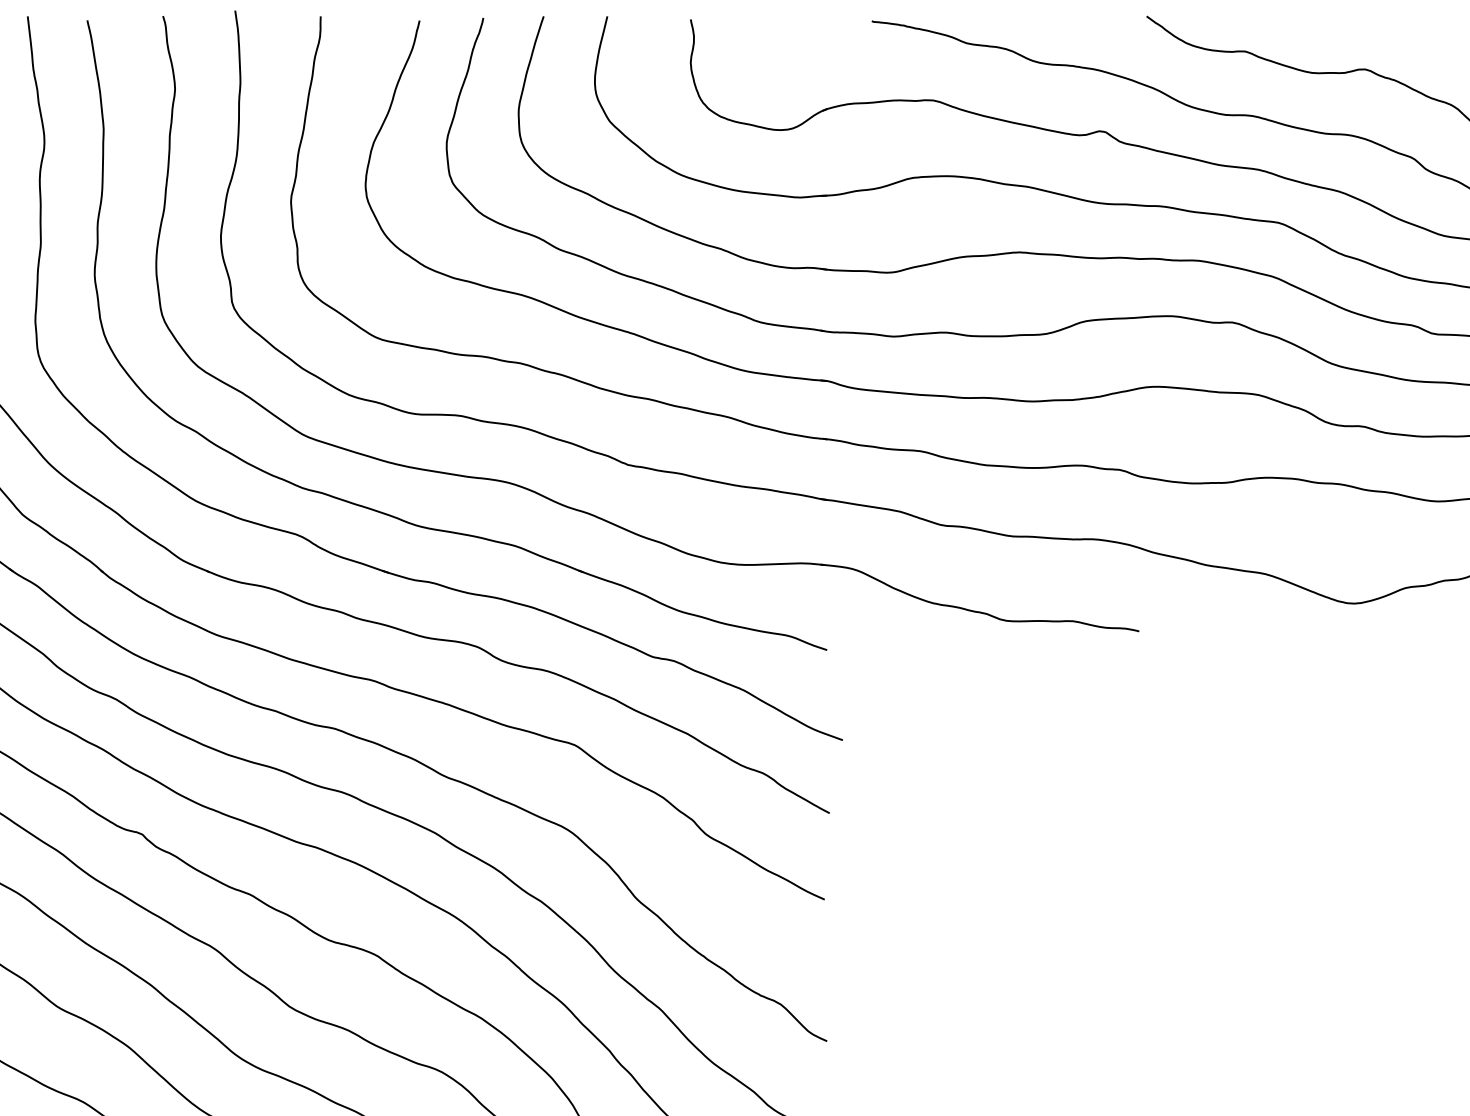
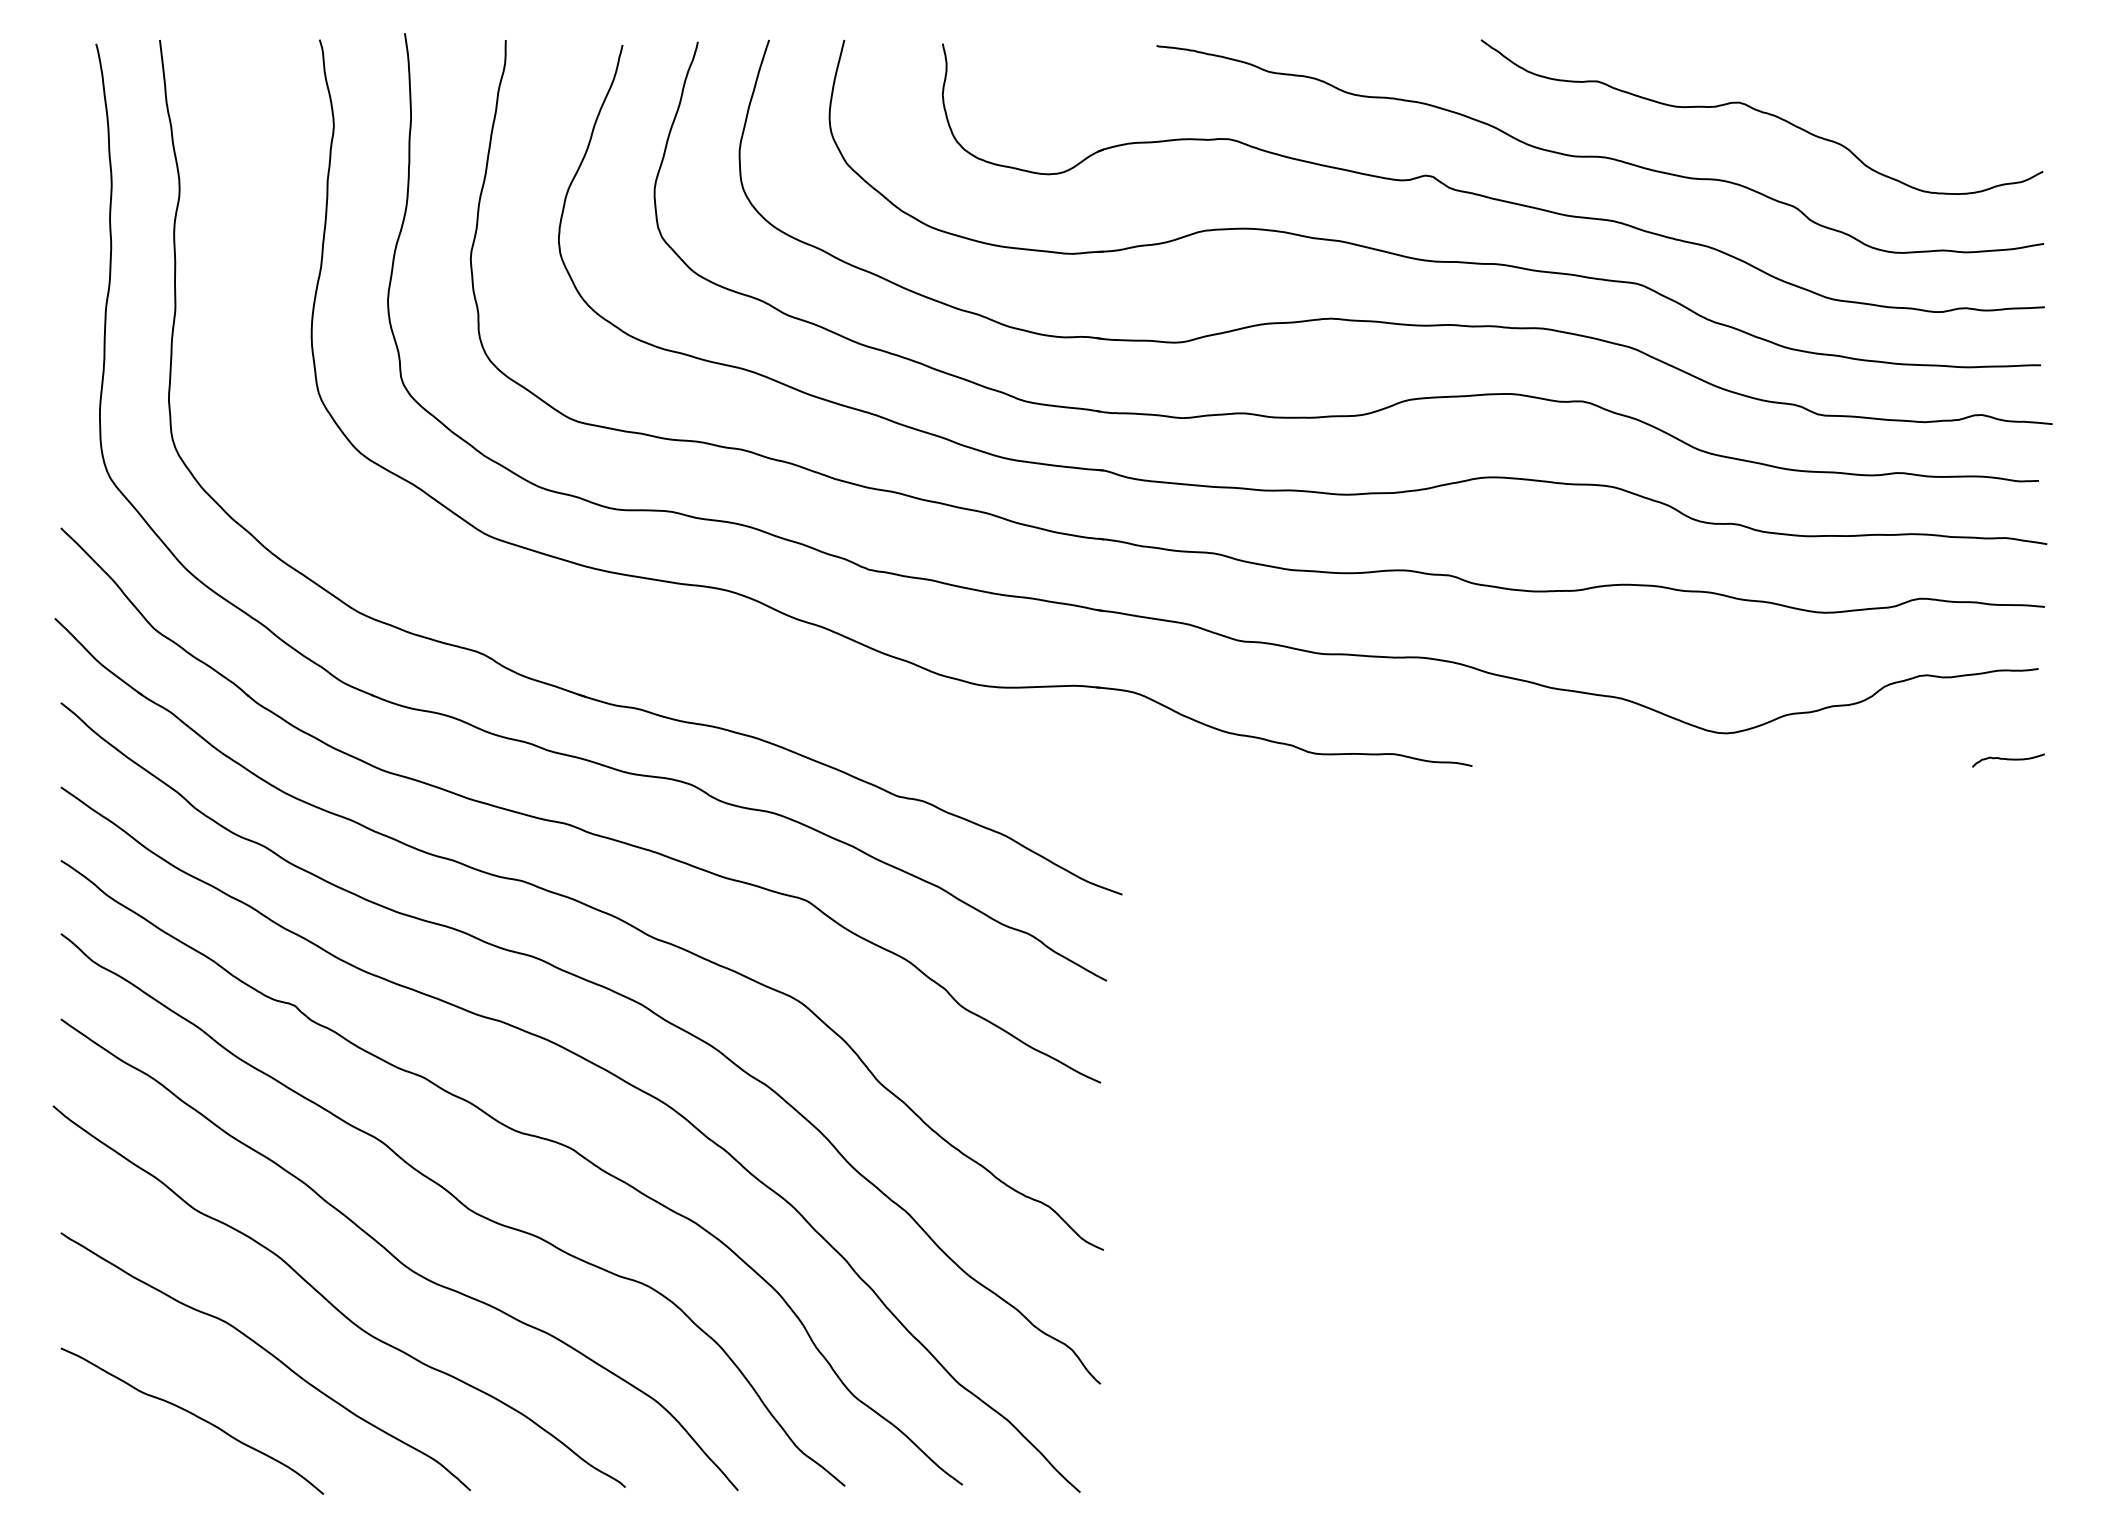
part: (393, 515) -> (591, 629), removed

